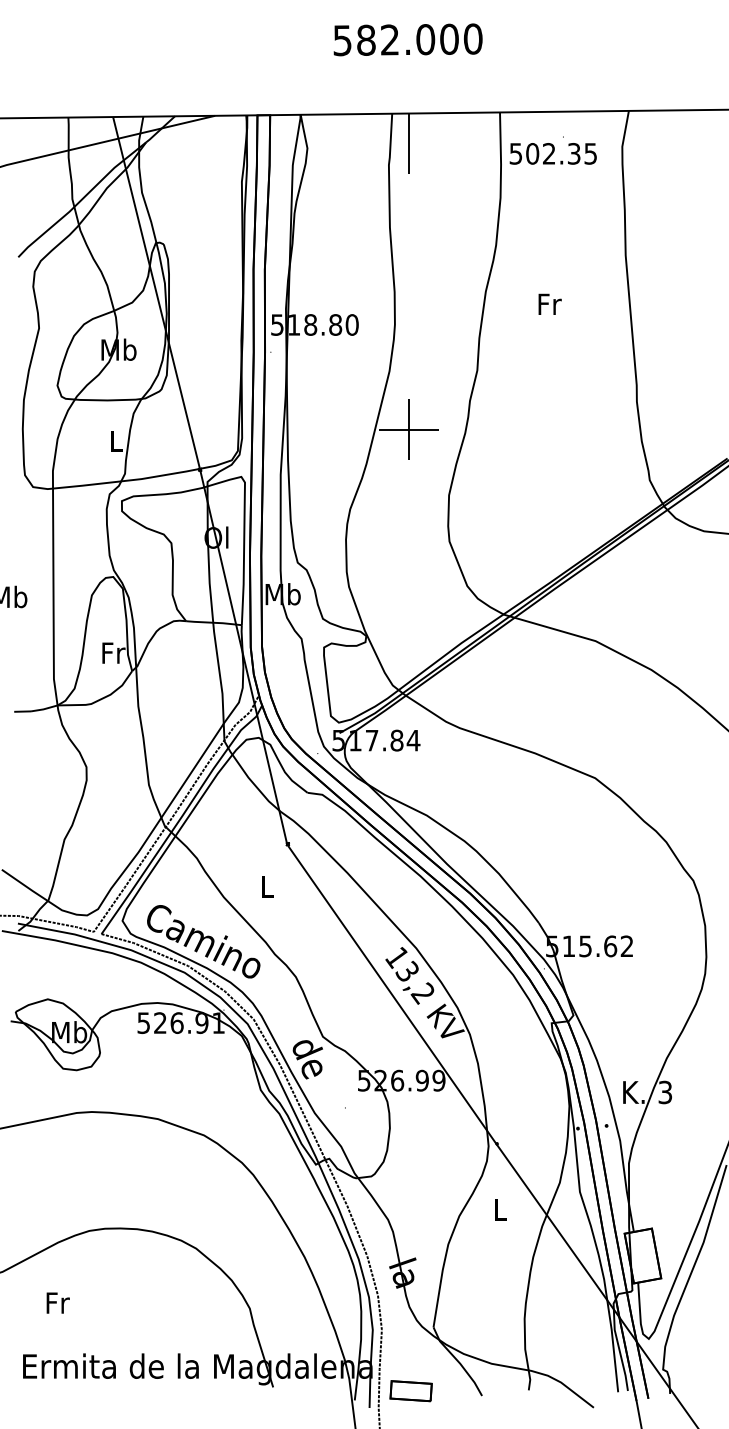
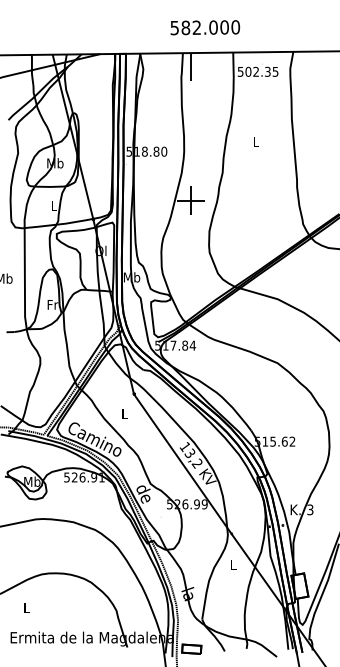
text: (408, 39) -> (205, 27), moved
text: (549, 303) -> (256, 141), Fr -> L
text: (56, 1301) -> (26, 607), Fr -> L

